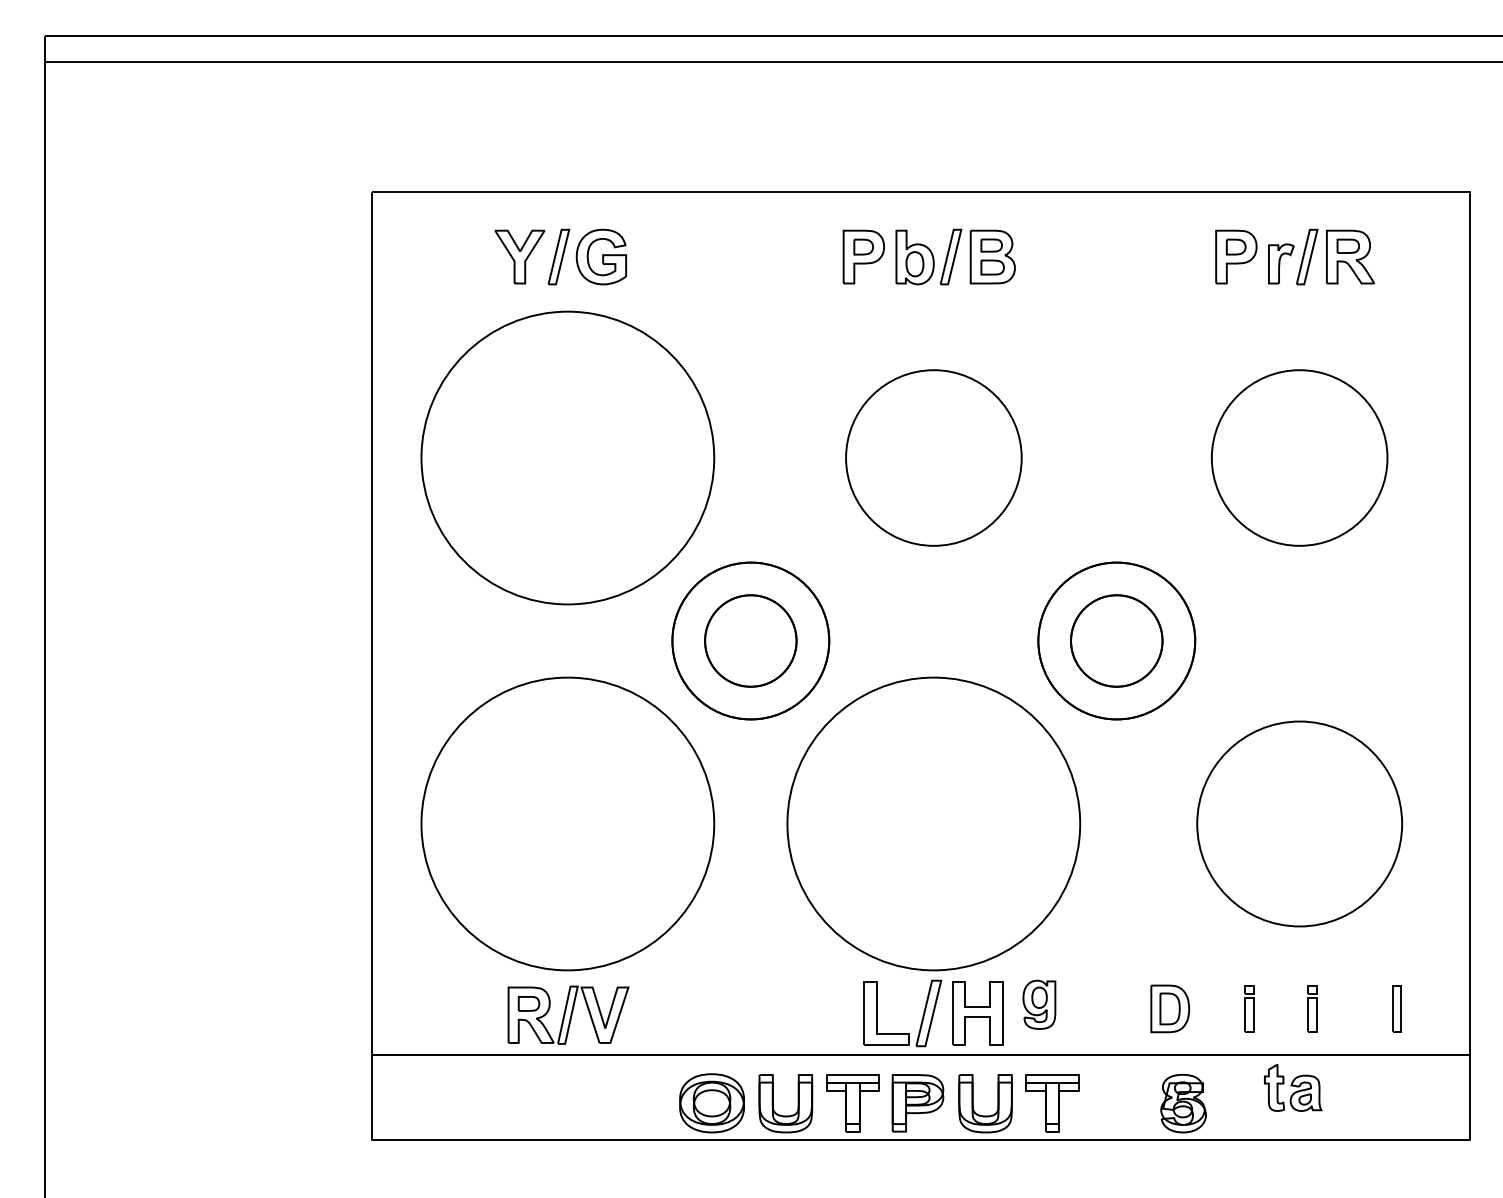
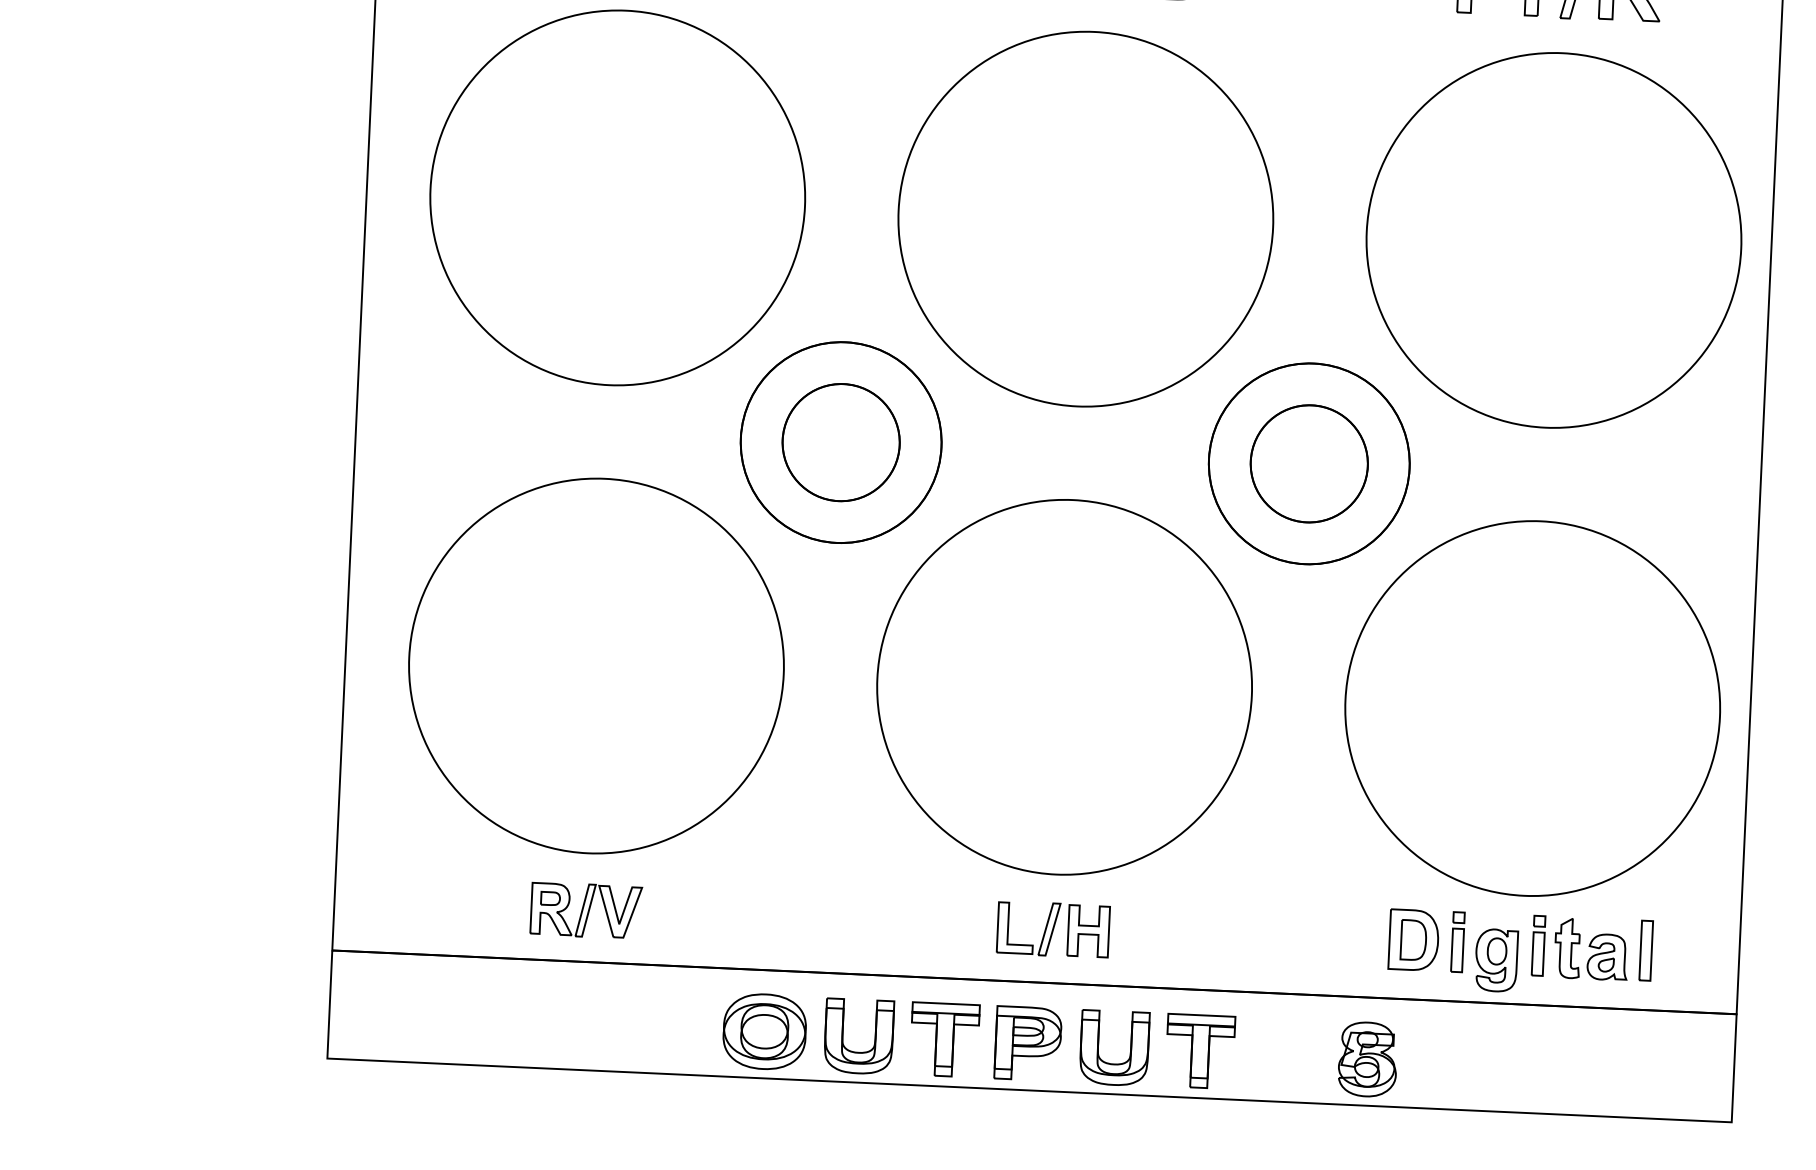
part: (933, 457) -> (1085, 218), size x1.67
part: (1299, 457) -> (1553, 239), size x1.67
part: (1299, 823) -> (1532, 707), size x1.43
part: (1039, 1004) -> (1496, 960), moved
part: (1170, 1008) -> (1414, 939), moved
part: (933, 1013) -> (1053, 929), size x0.62
part: (568, 1014) -> (586, 909), size x0.71
part: (1293, 1087) -> (1591, 949), moved

